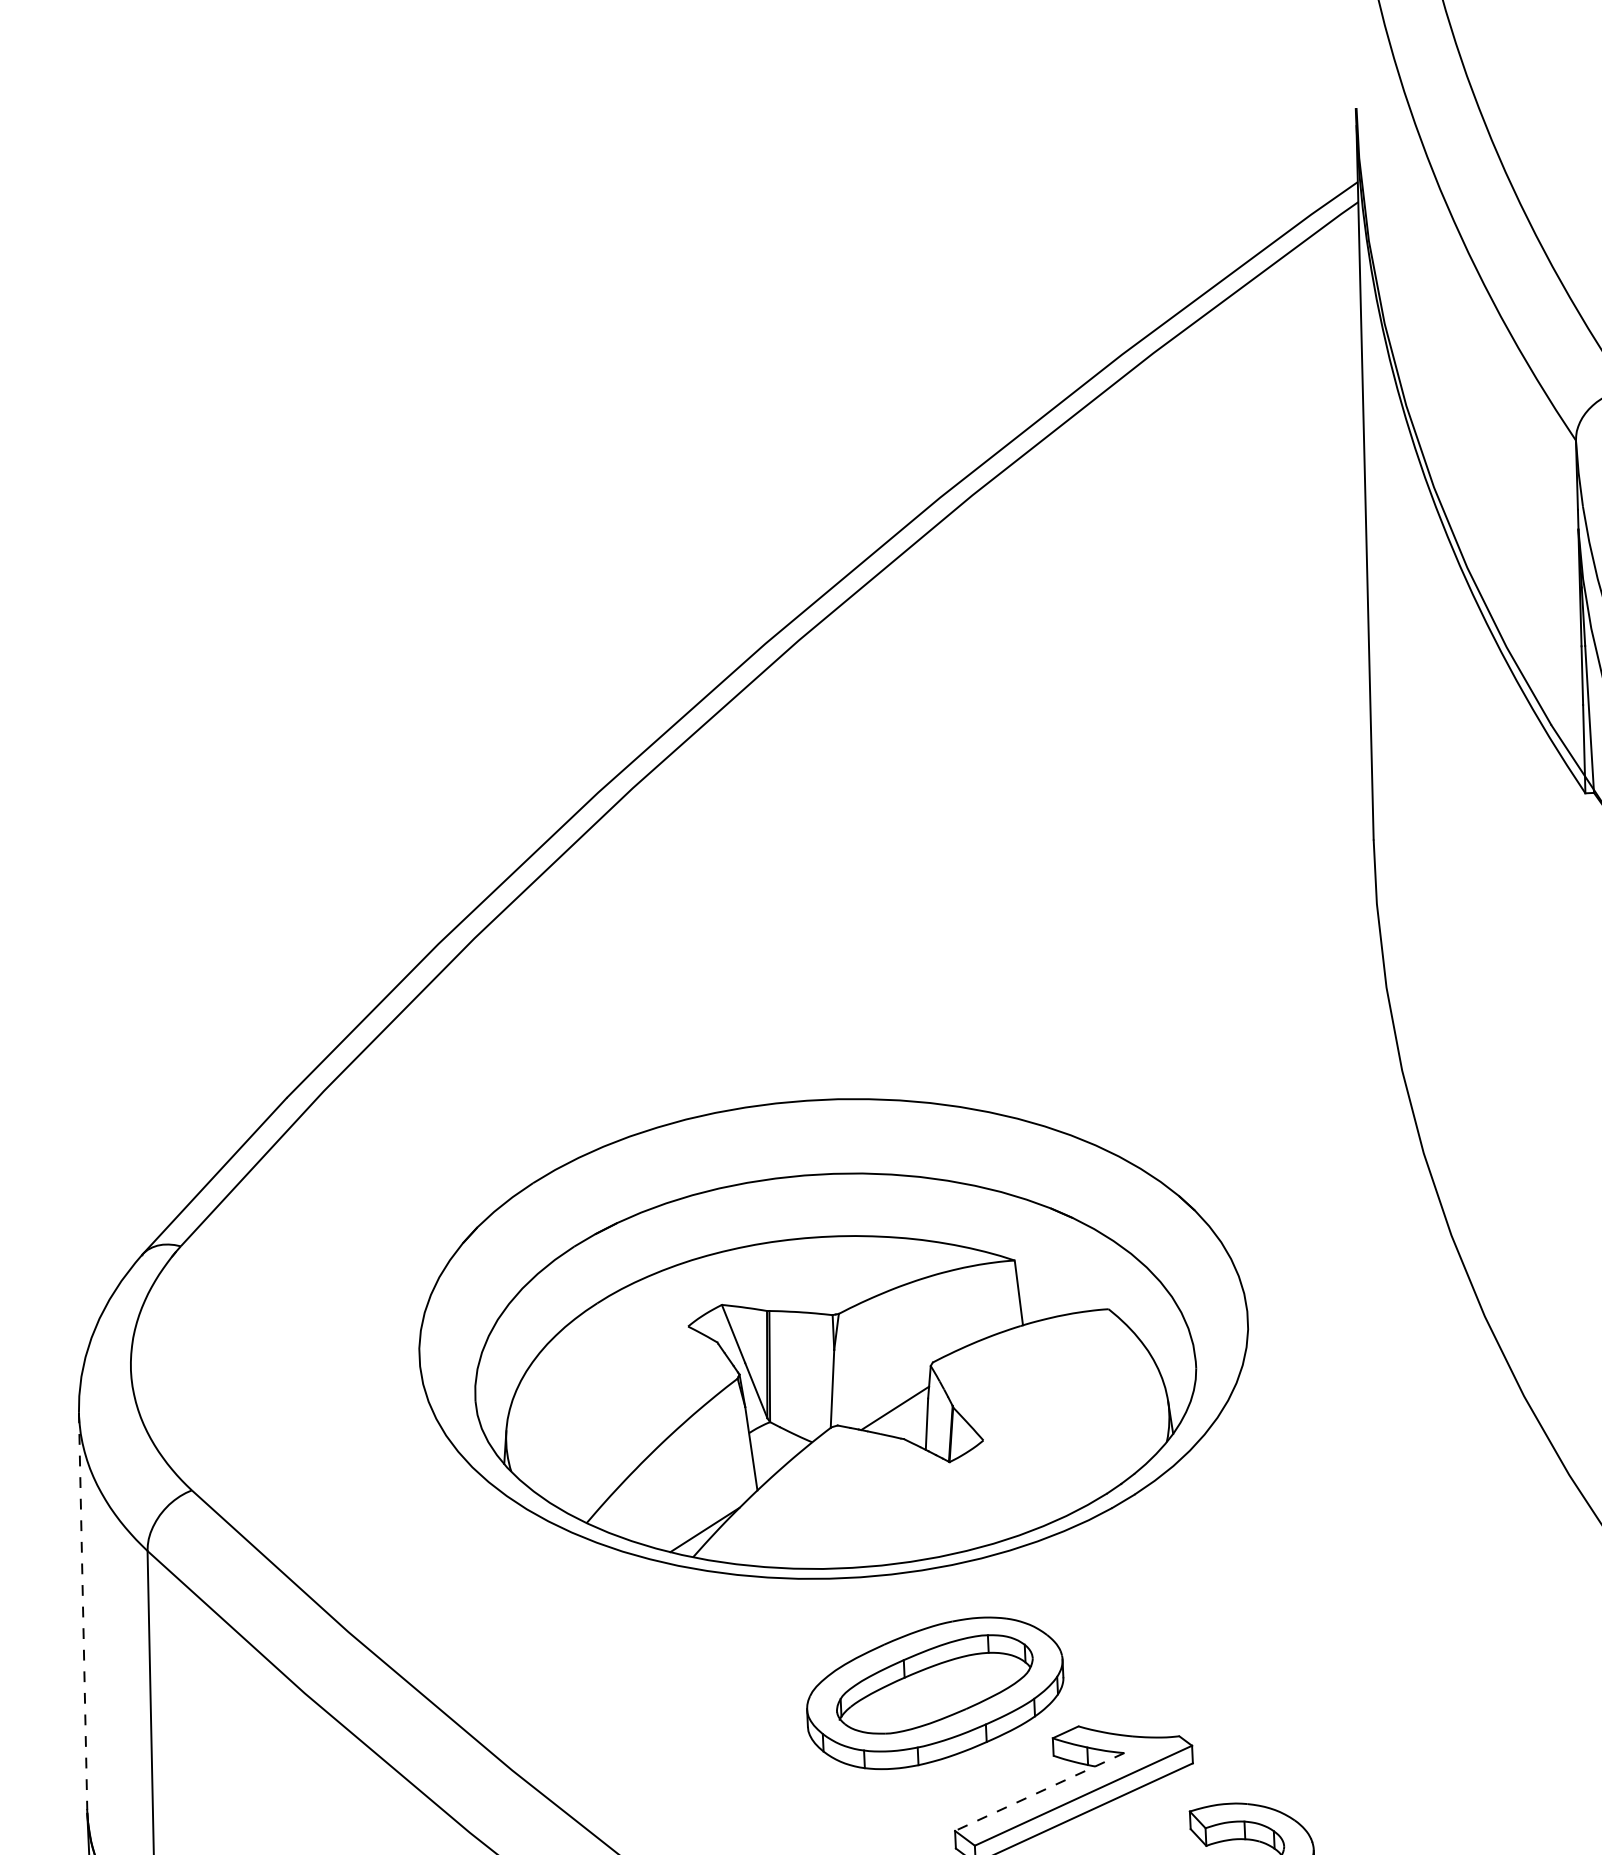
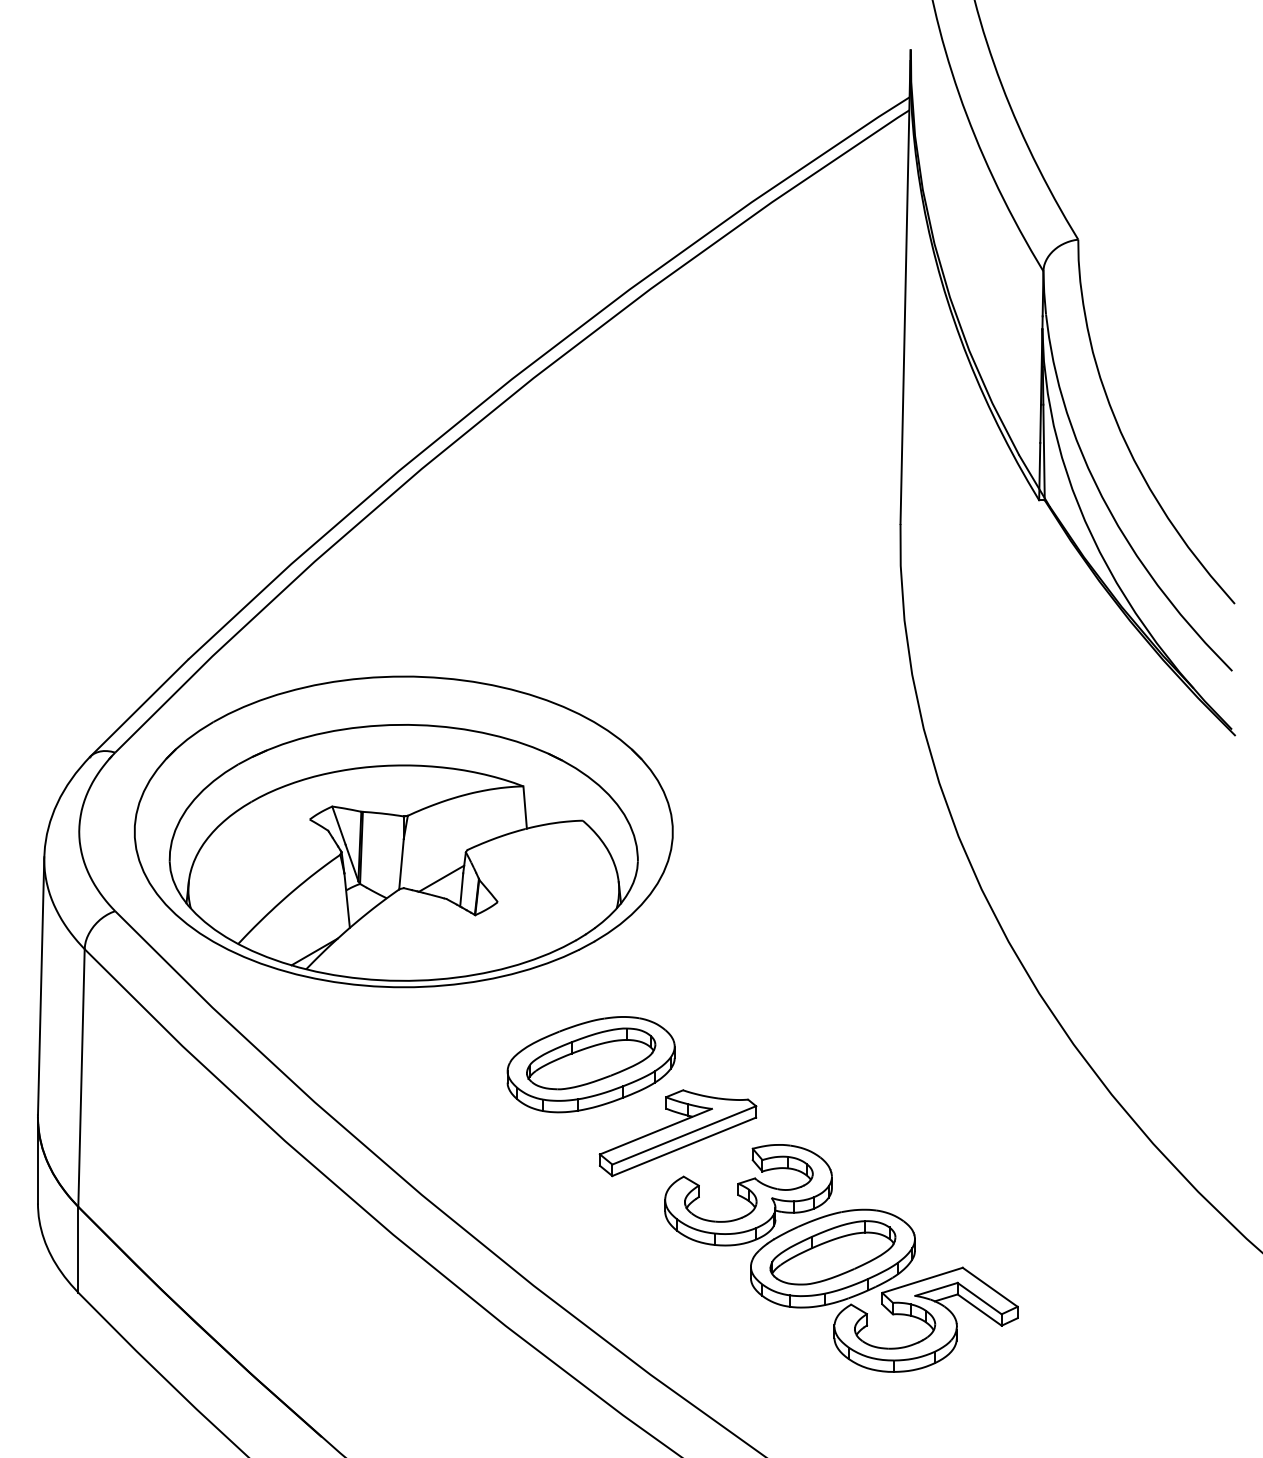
part: (833, 1338) -> (403, 831), moved
line: (83, 1611) -> (41, 986), dashed -> solid
line: (1038, 1791) -> (655, 1131), dashed -> solid

